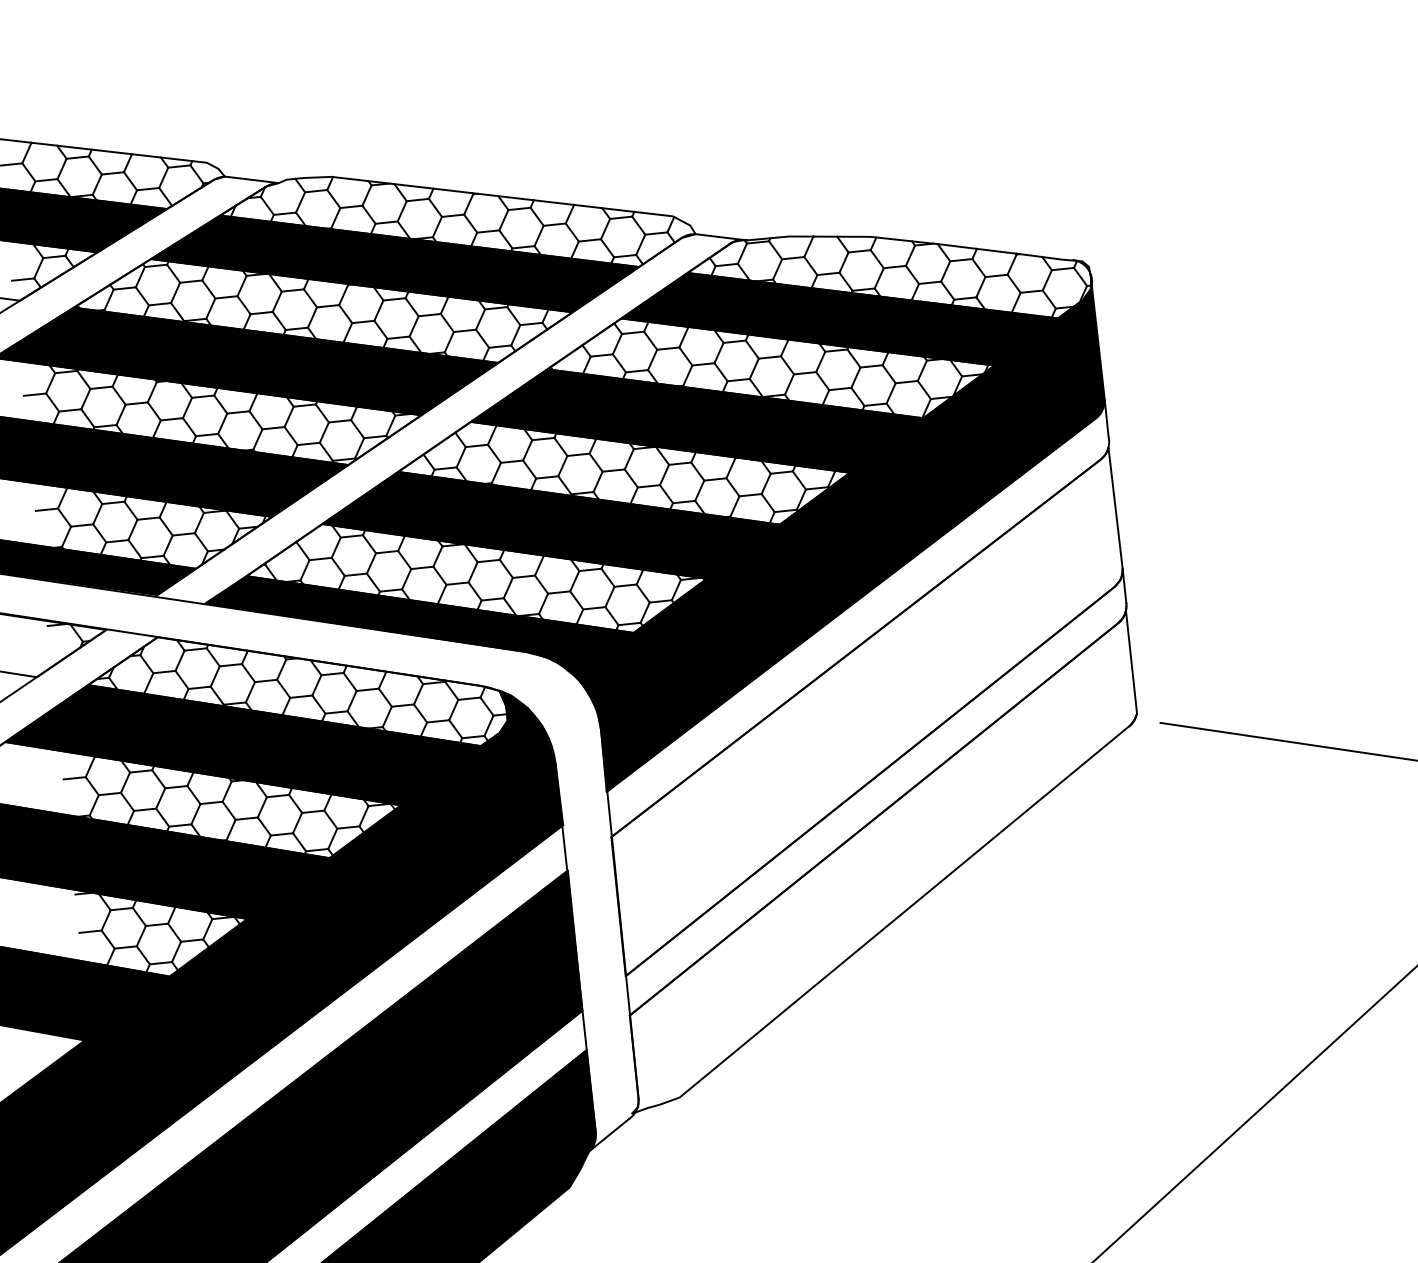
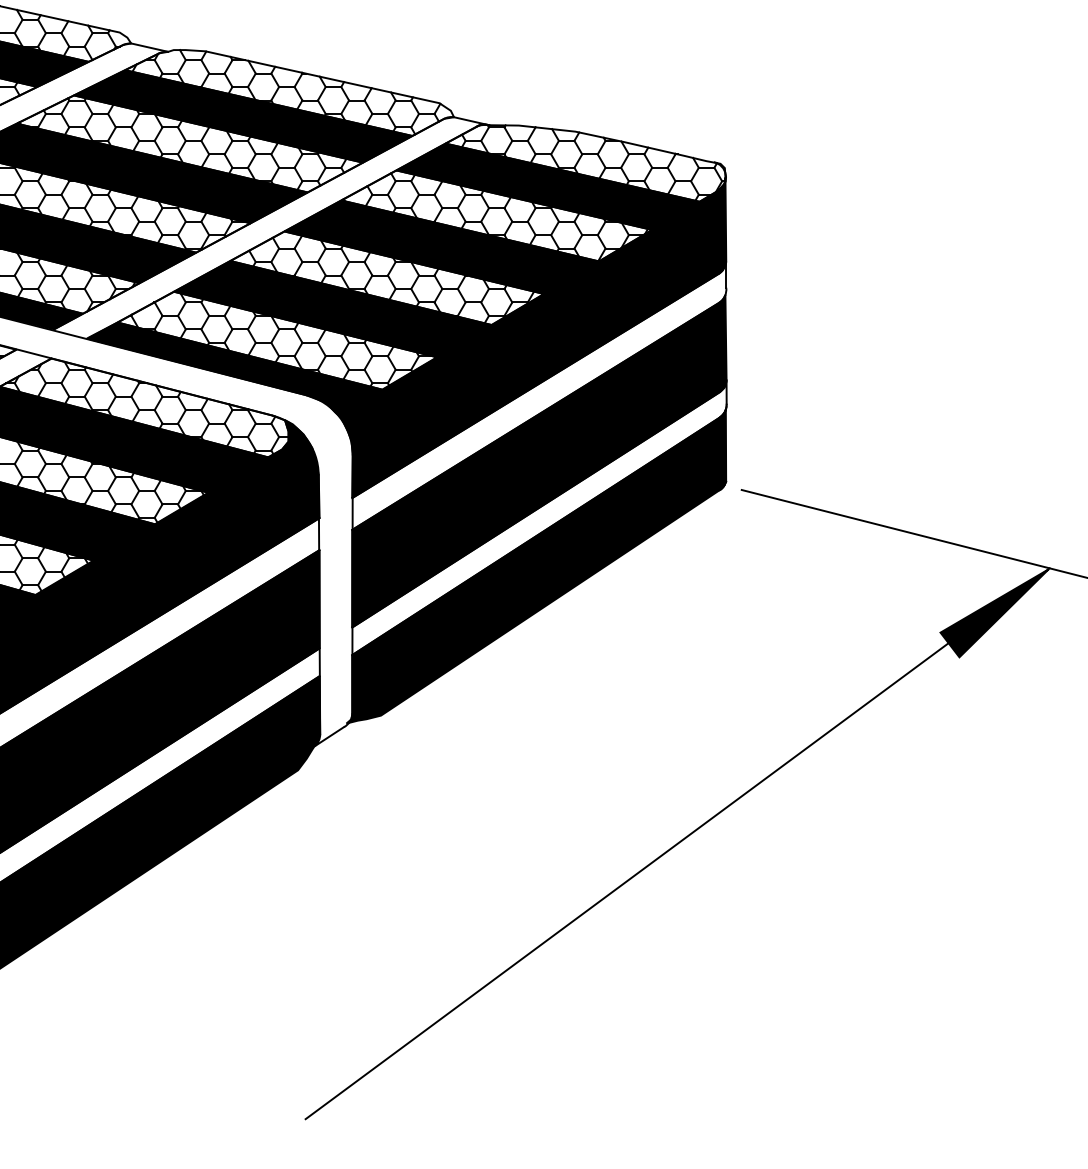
fill: (867, 710) -> (539, 460), added
fill: (879, 862) -> (536, 566), added

